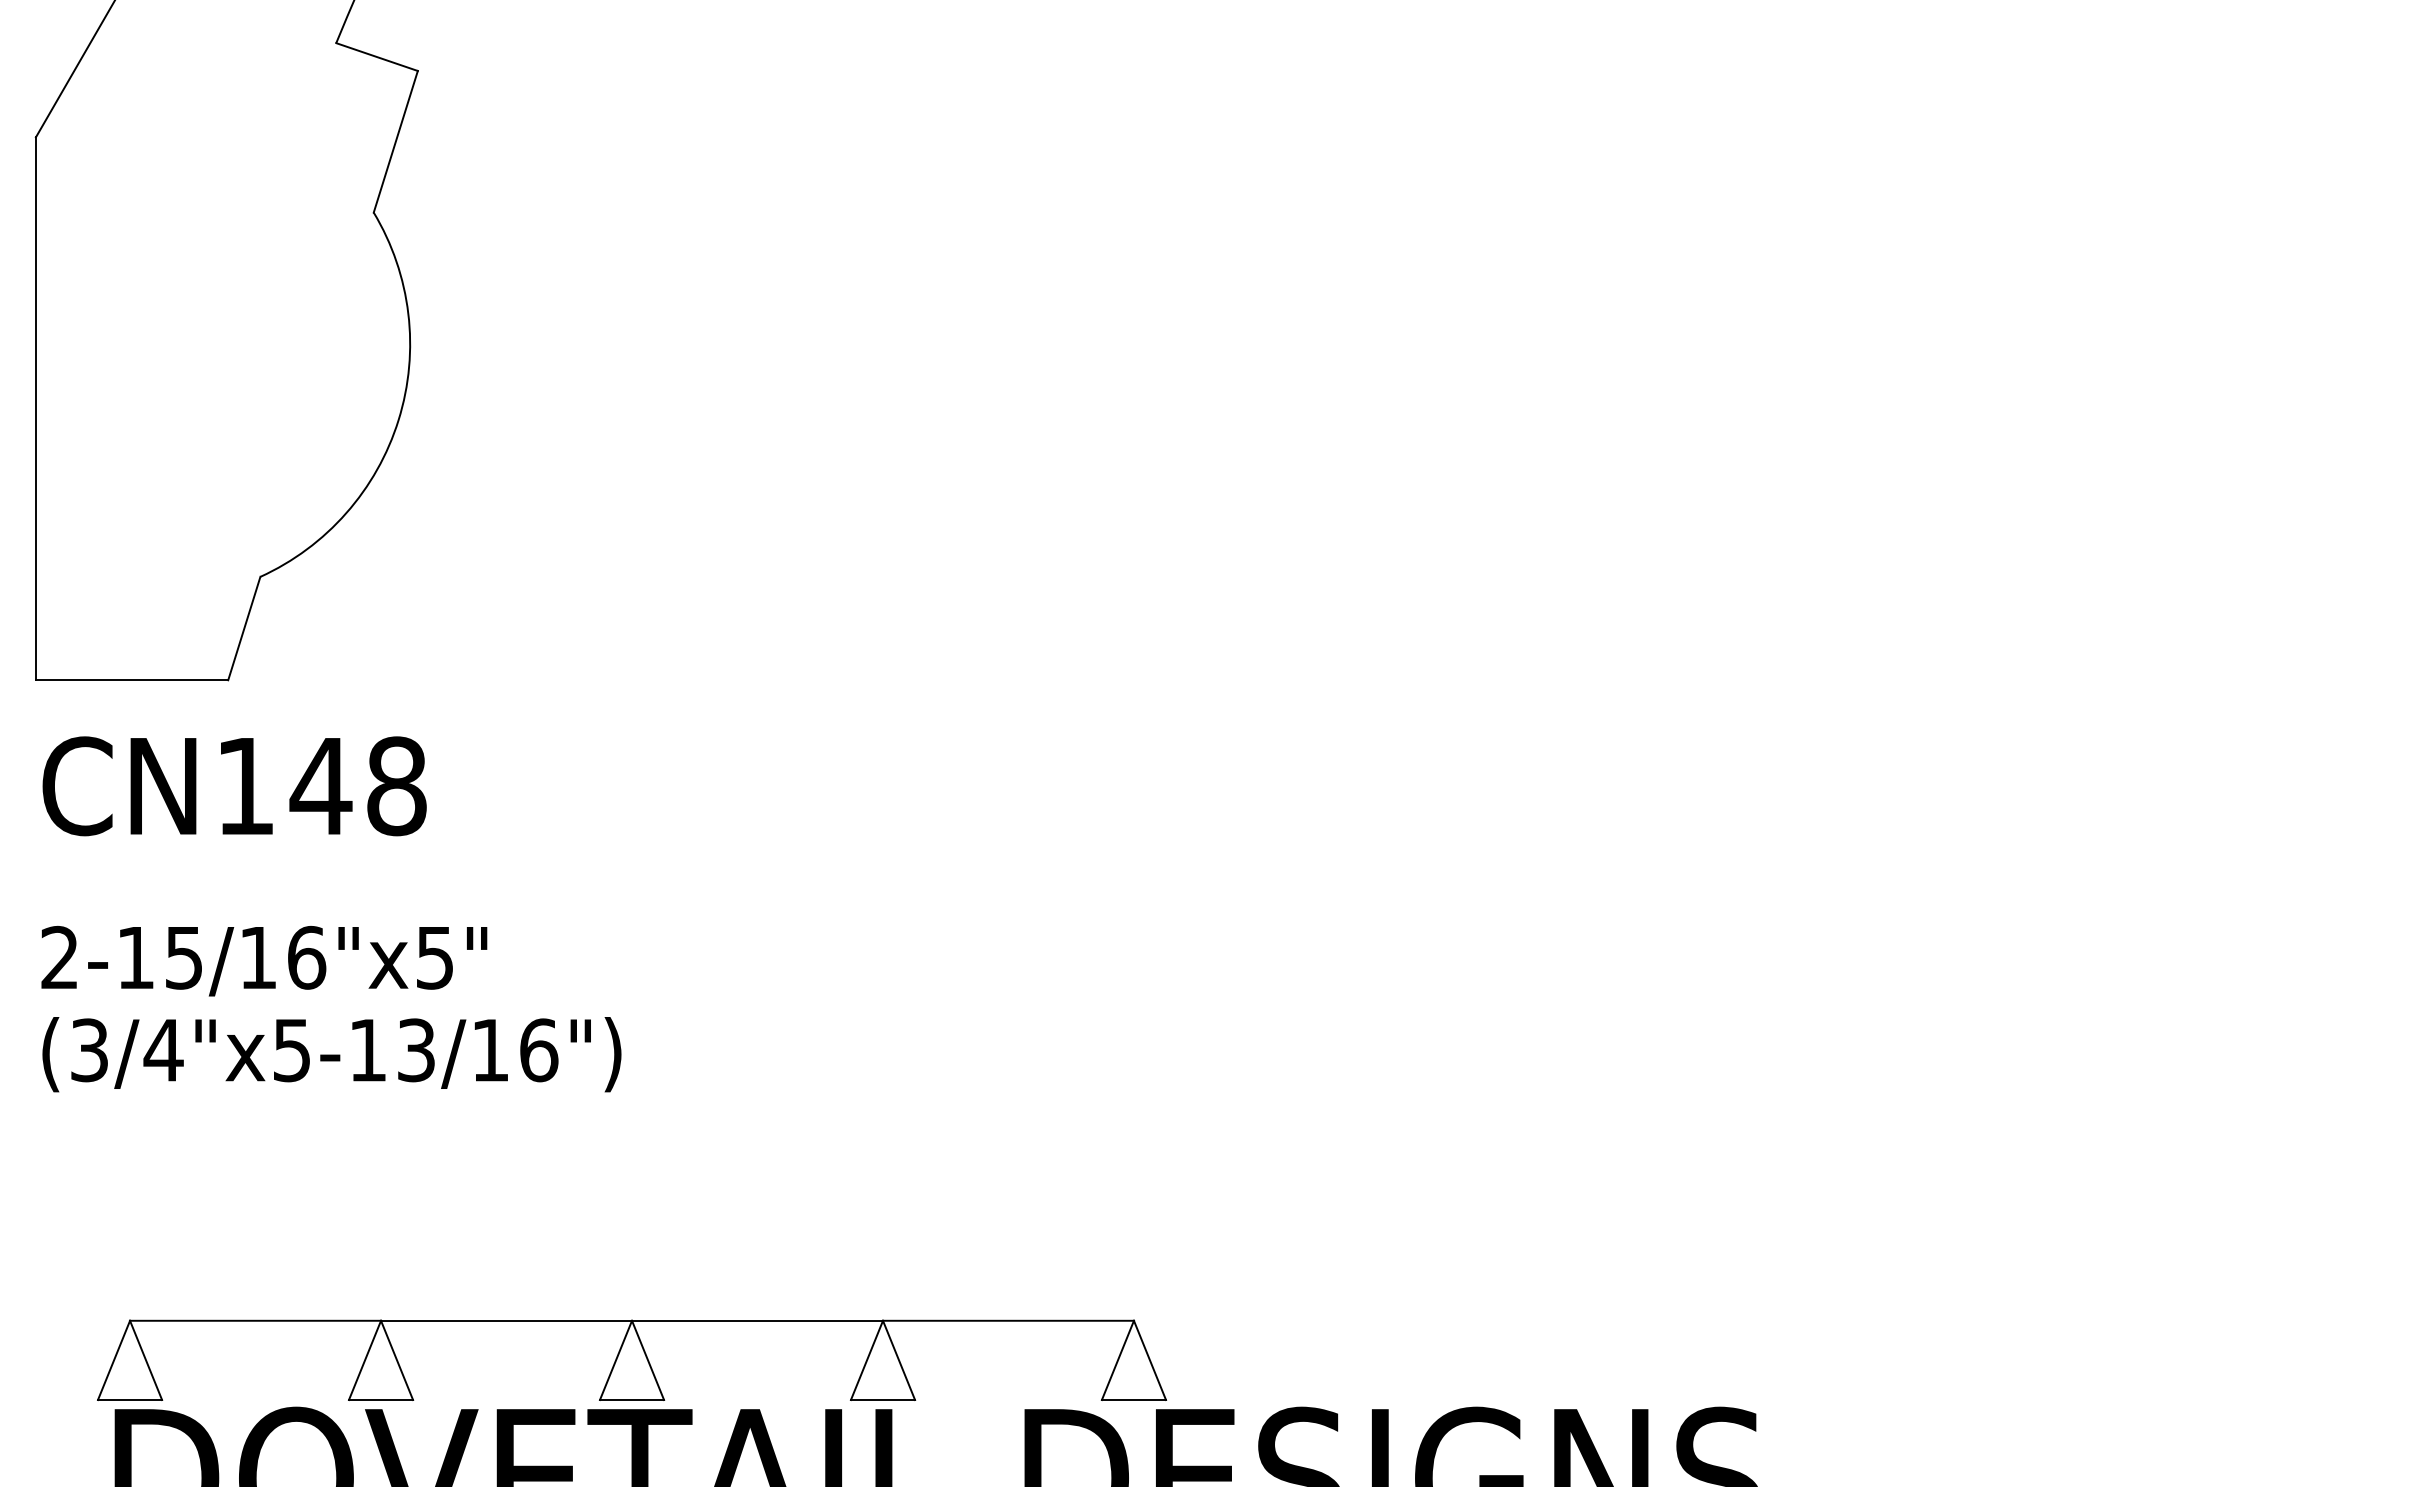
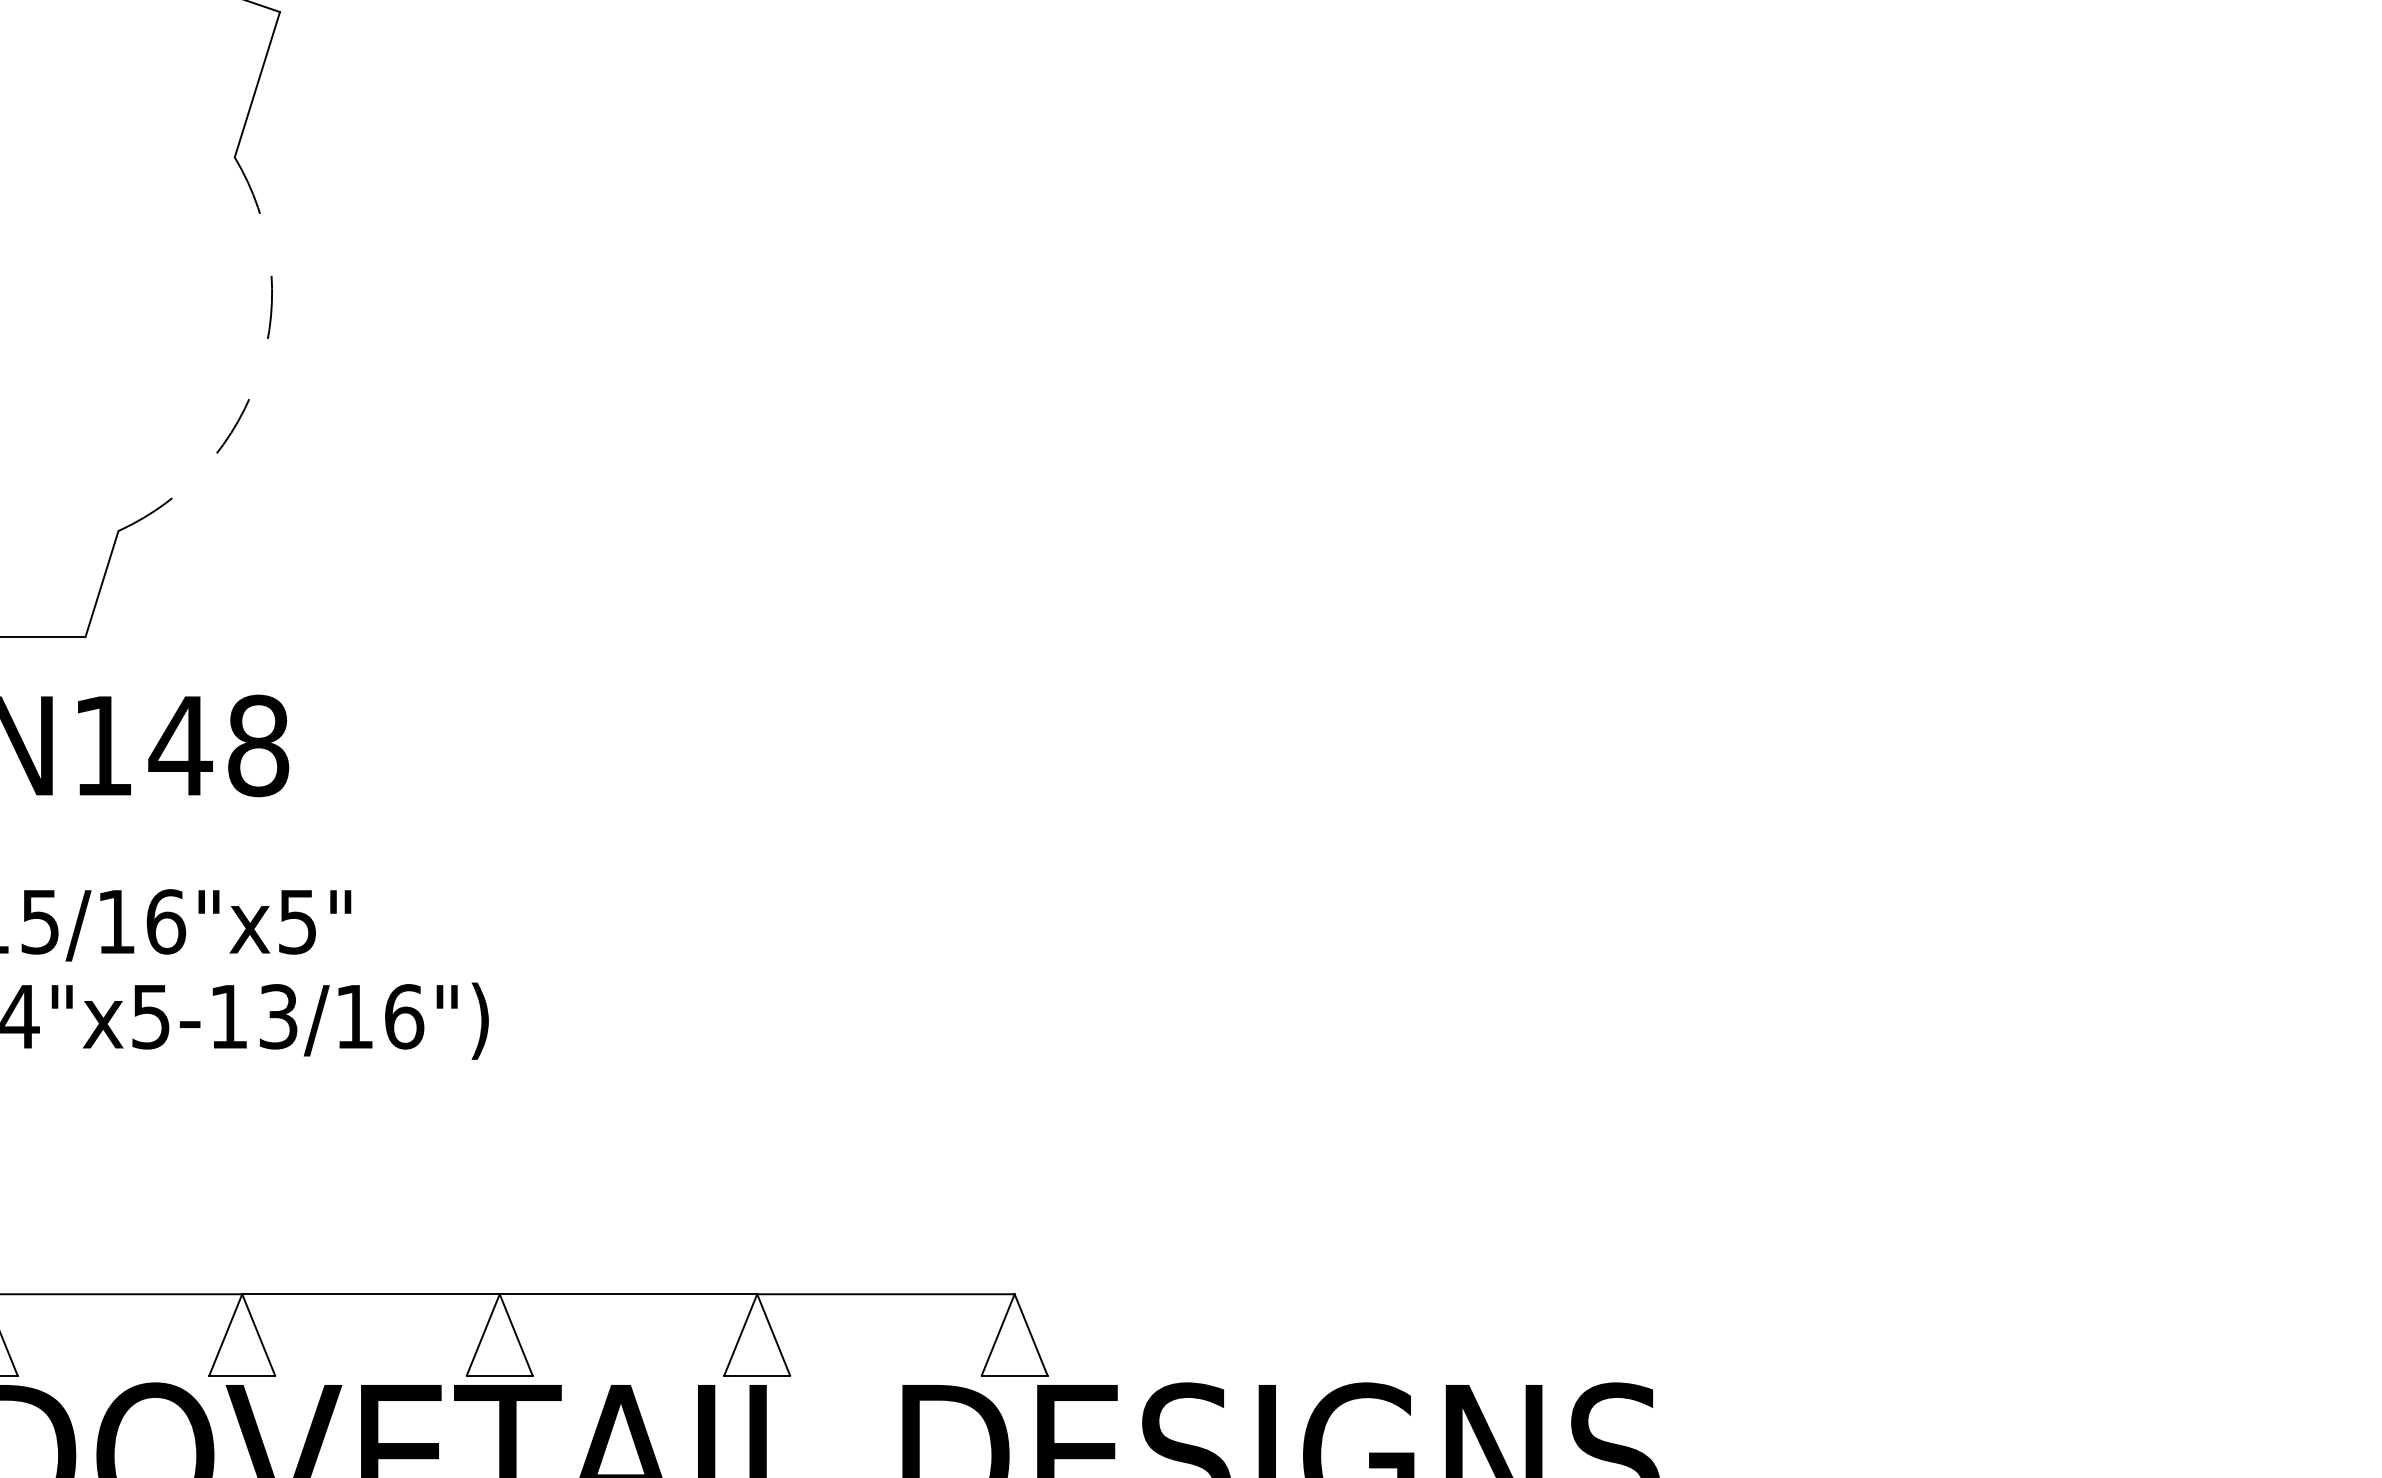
arc: (398, 420) -> (260, 370), solid -> dashed

